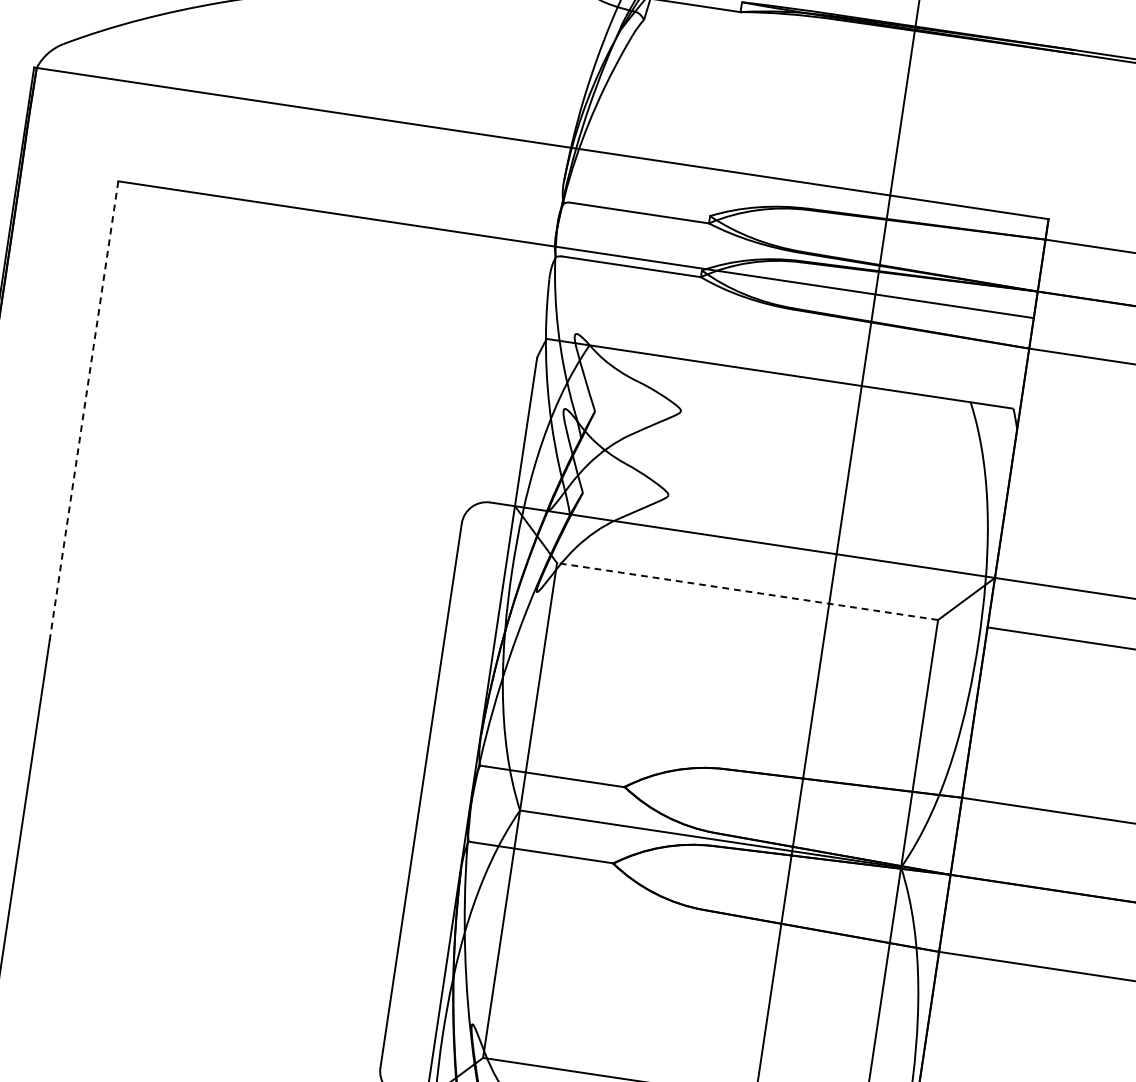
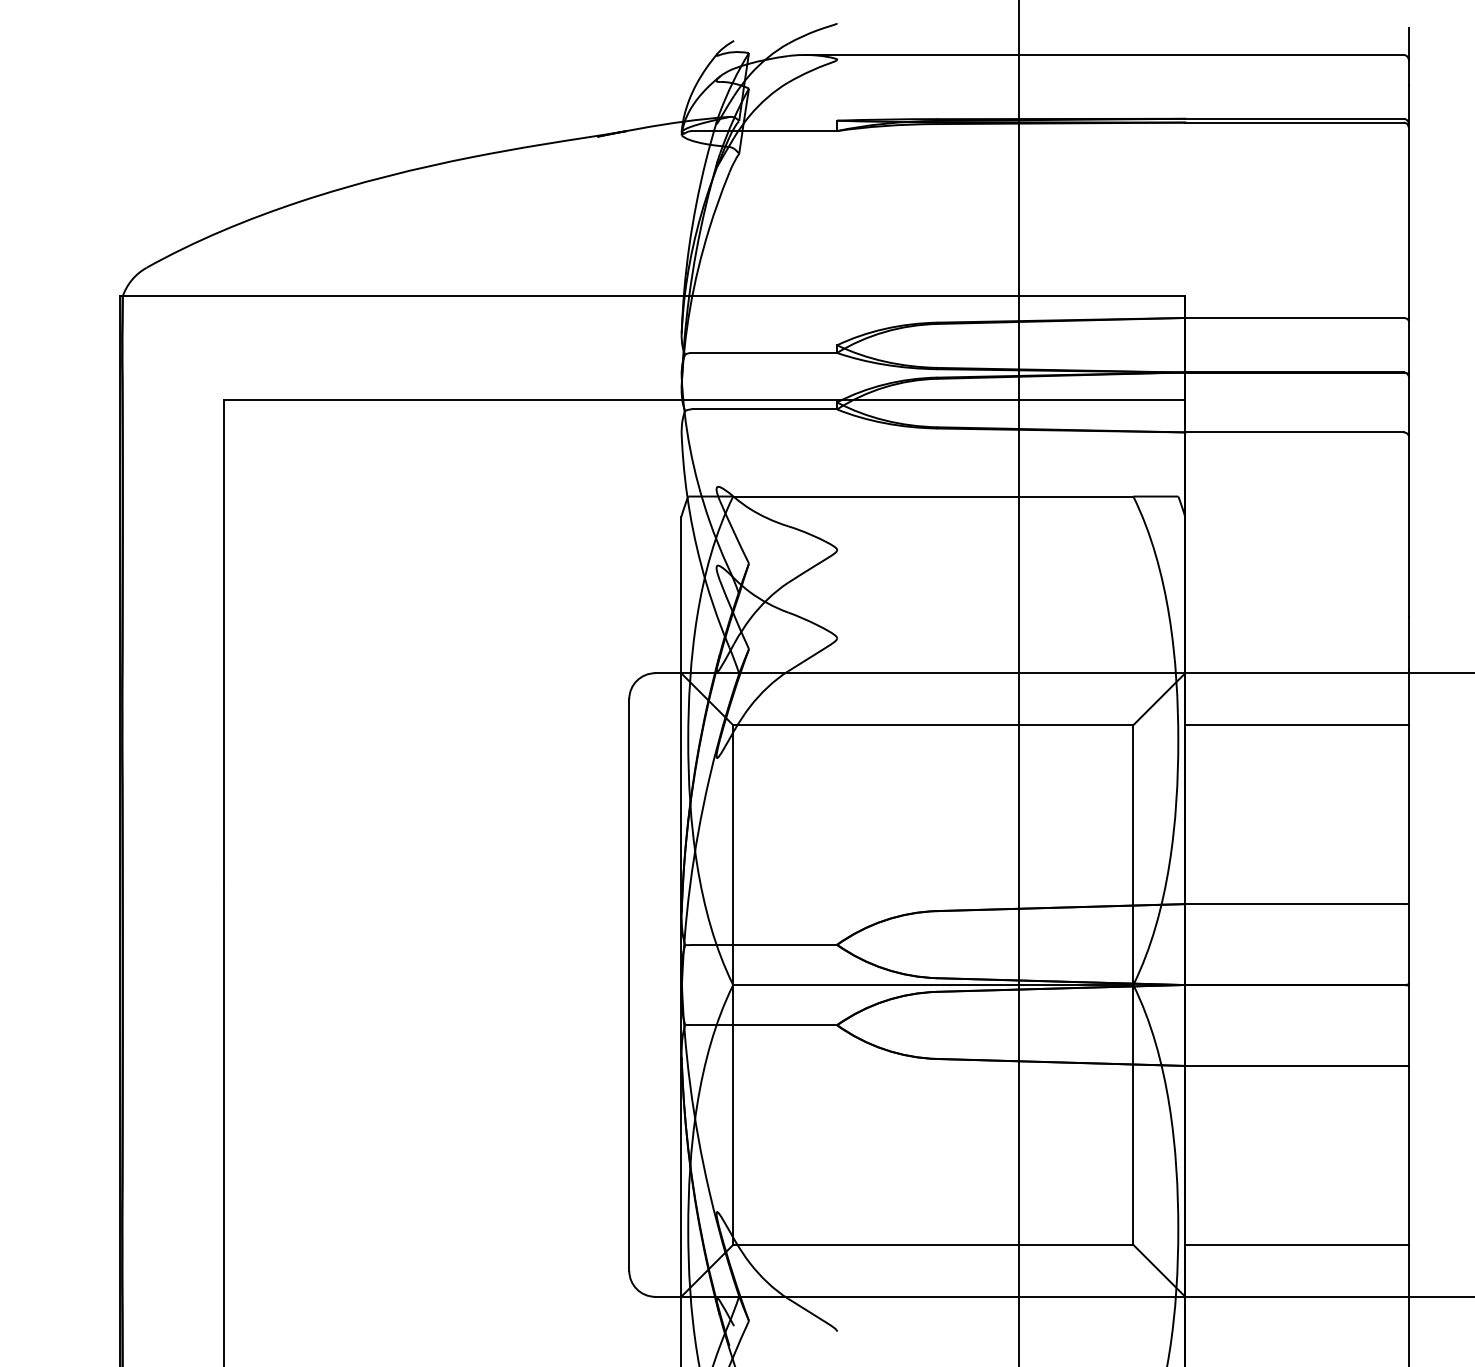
line: (83, 410) -> (223, 641), dashed -> solid
line: (746, 591) -> (932, 725), dashed -> solid

